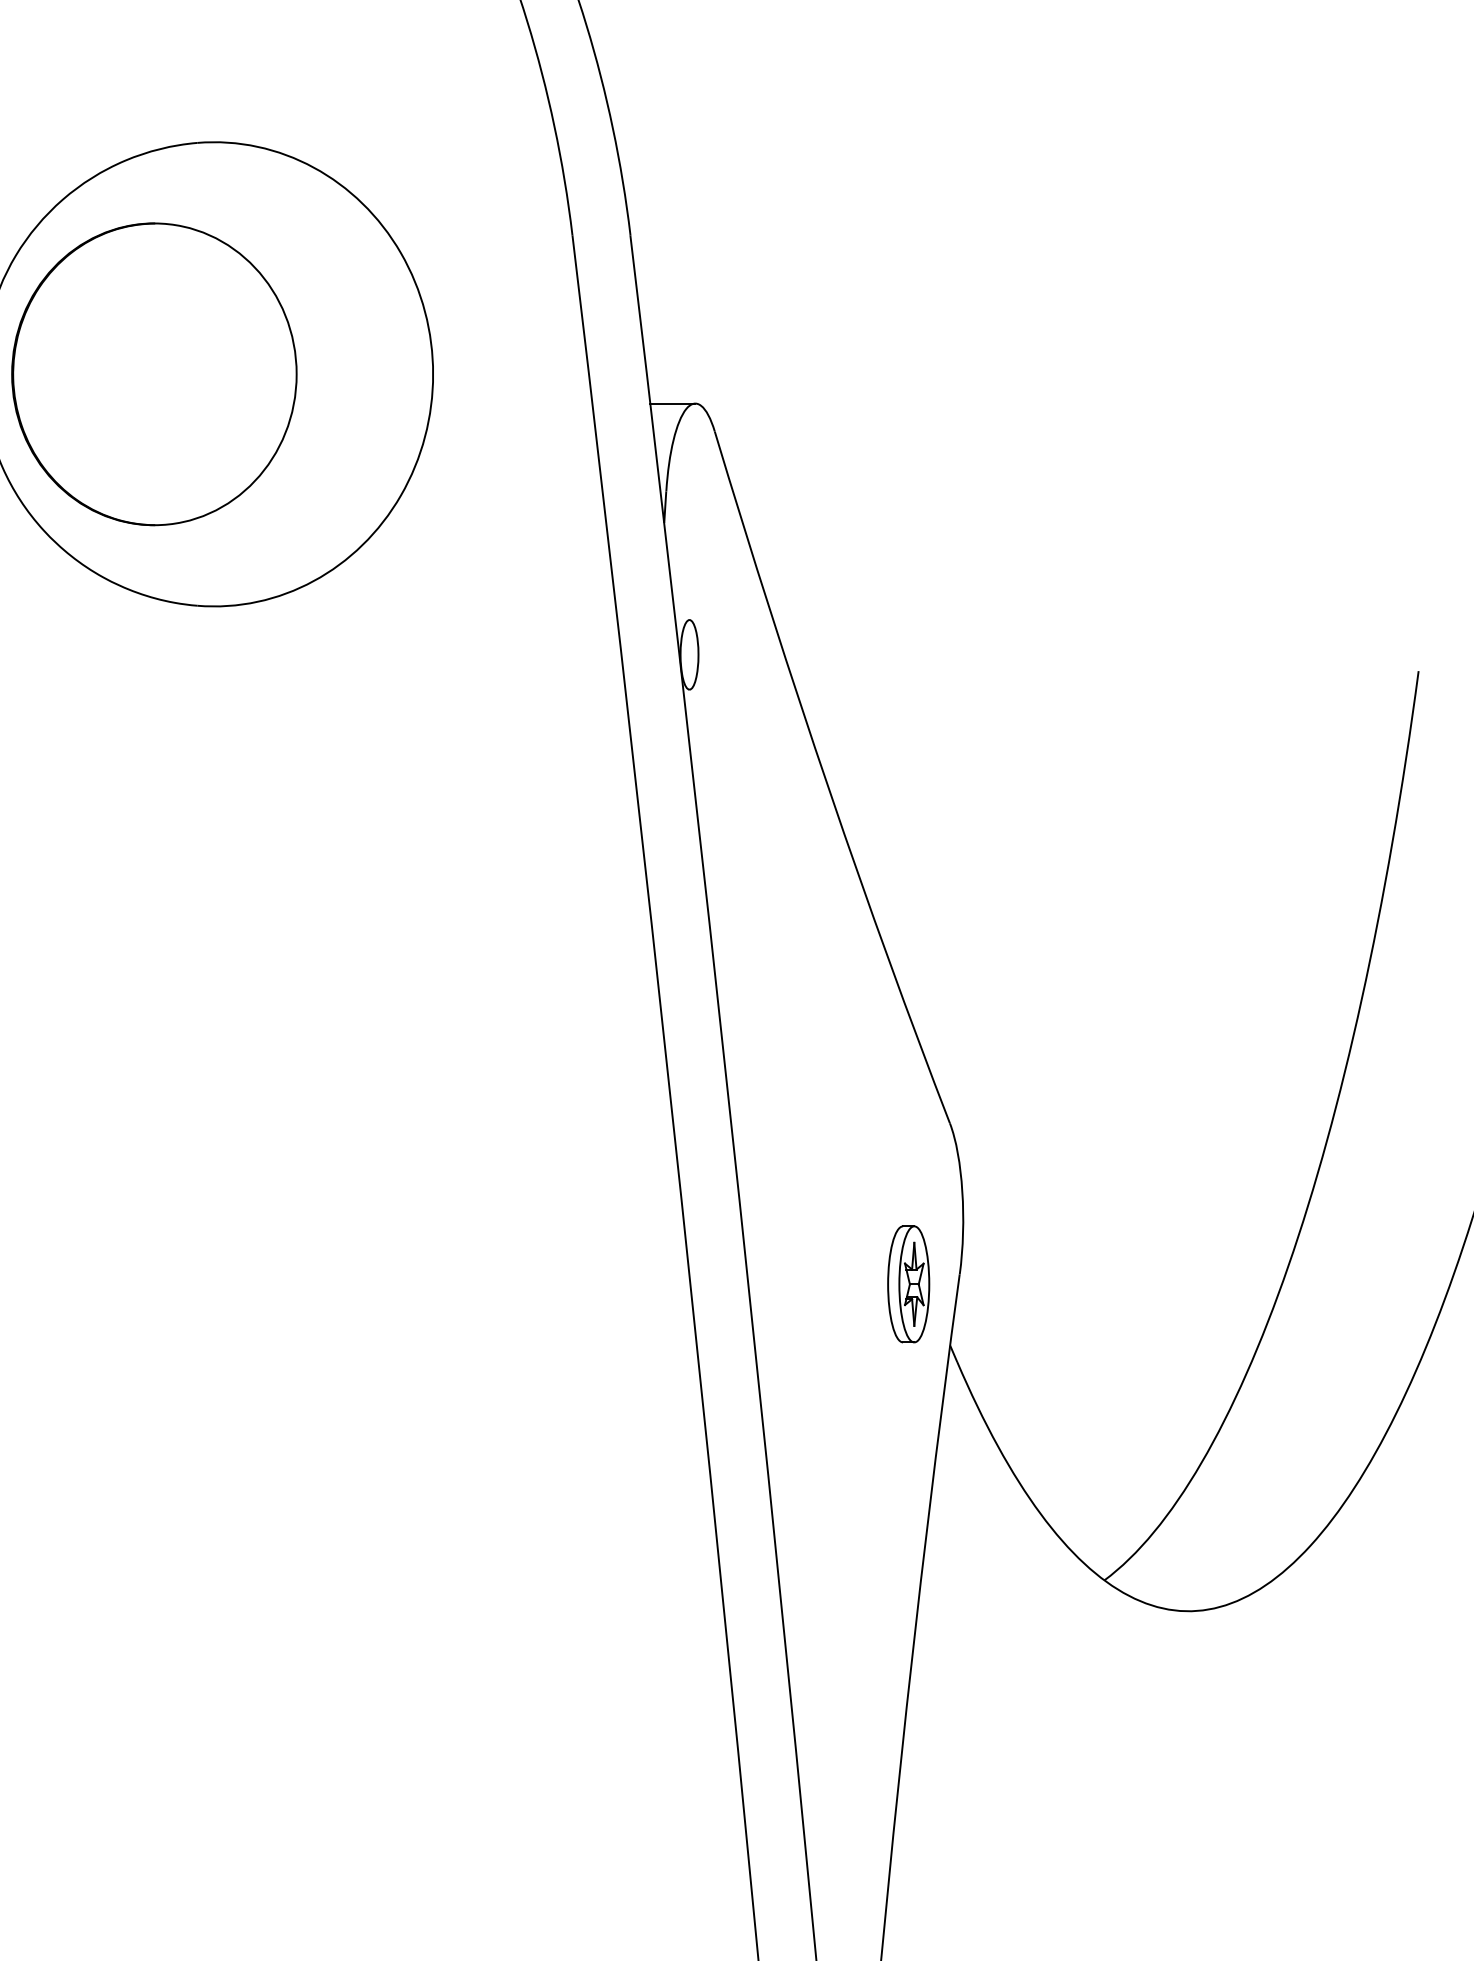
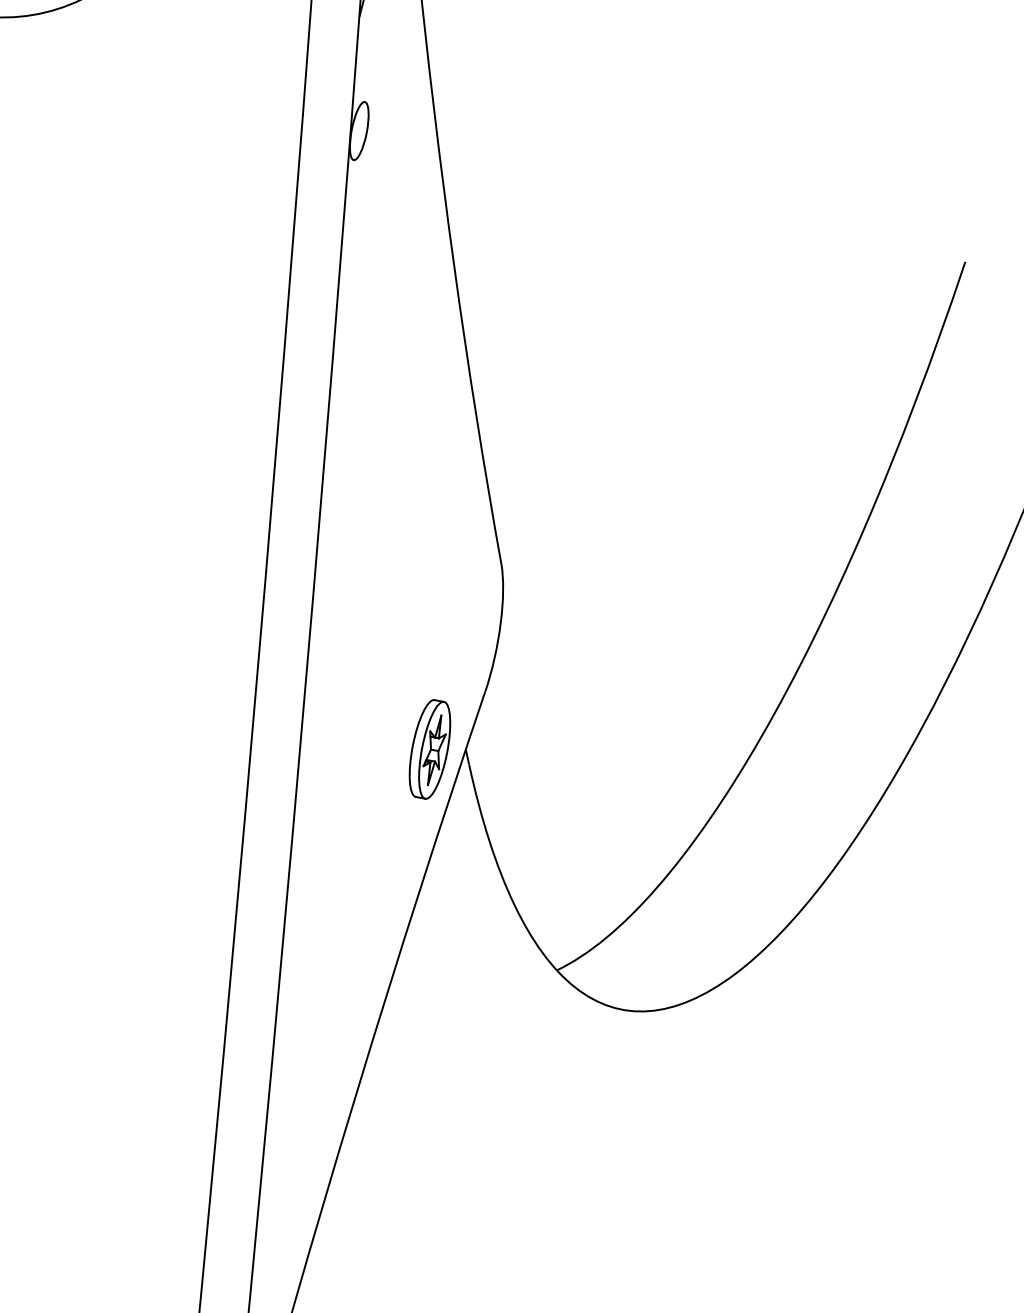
part: (908, 1284) -> (429, 749), moved

